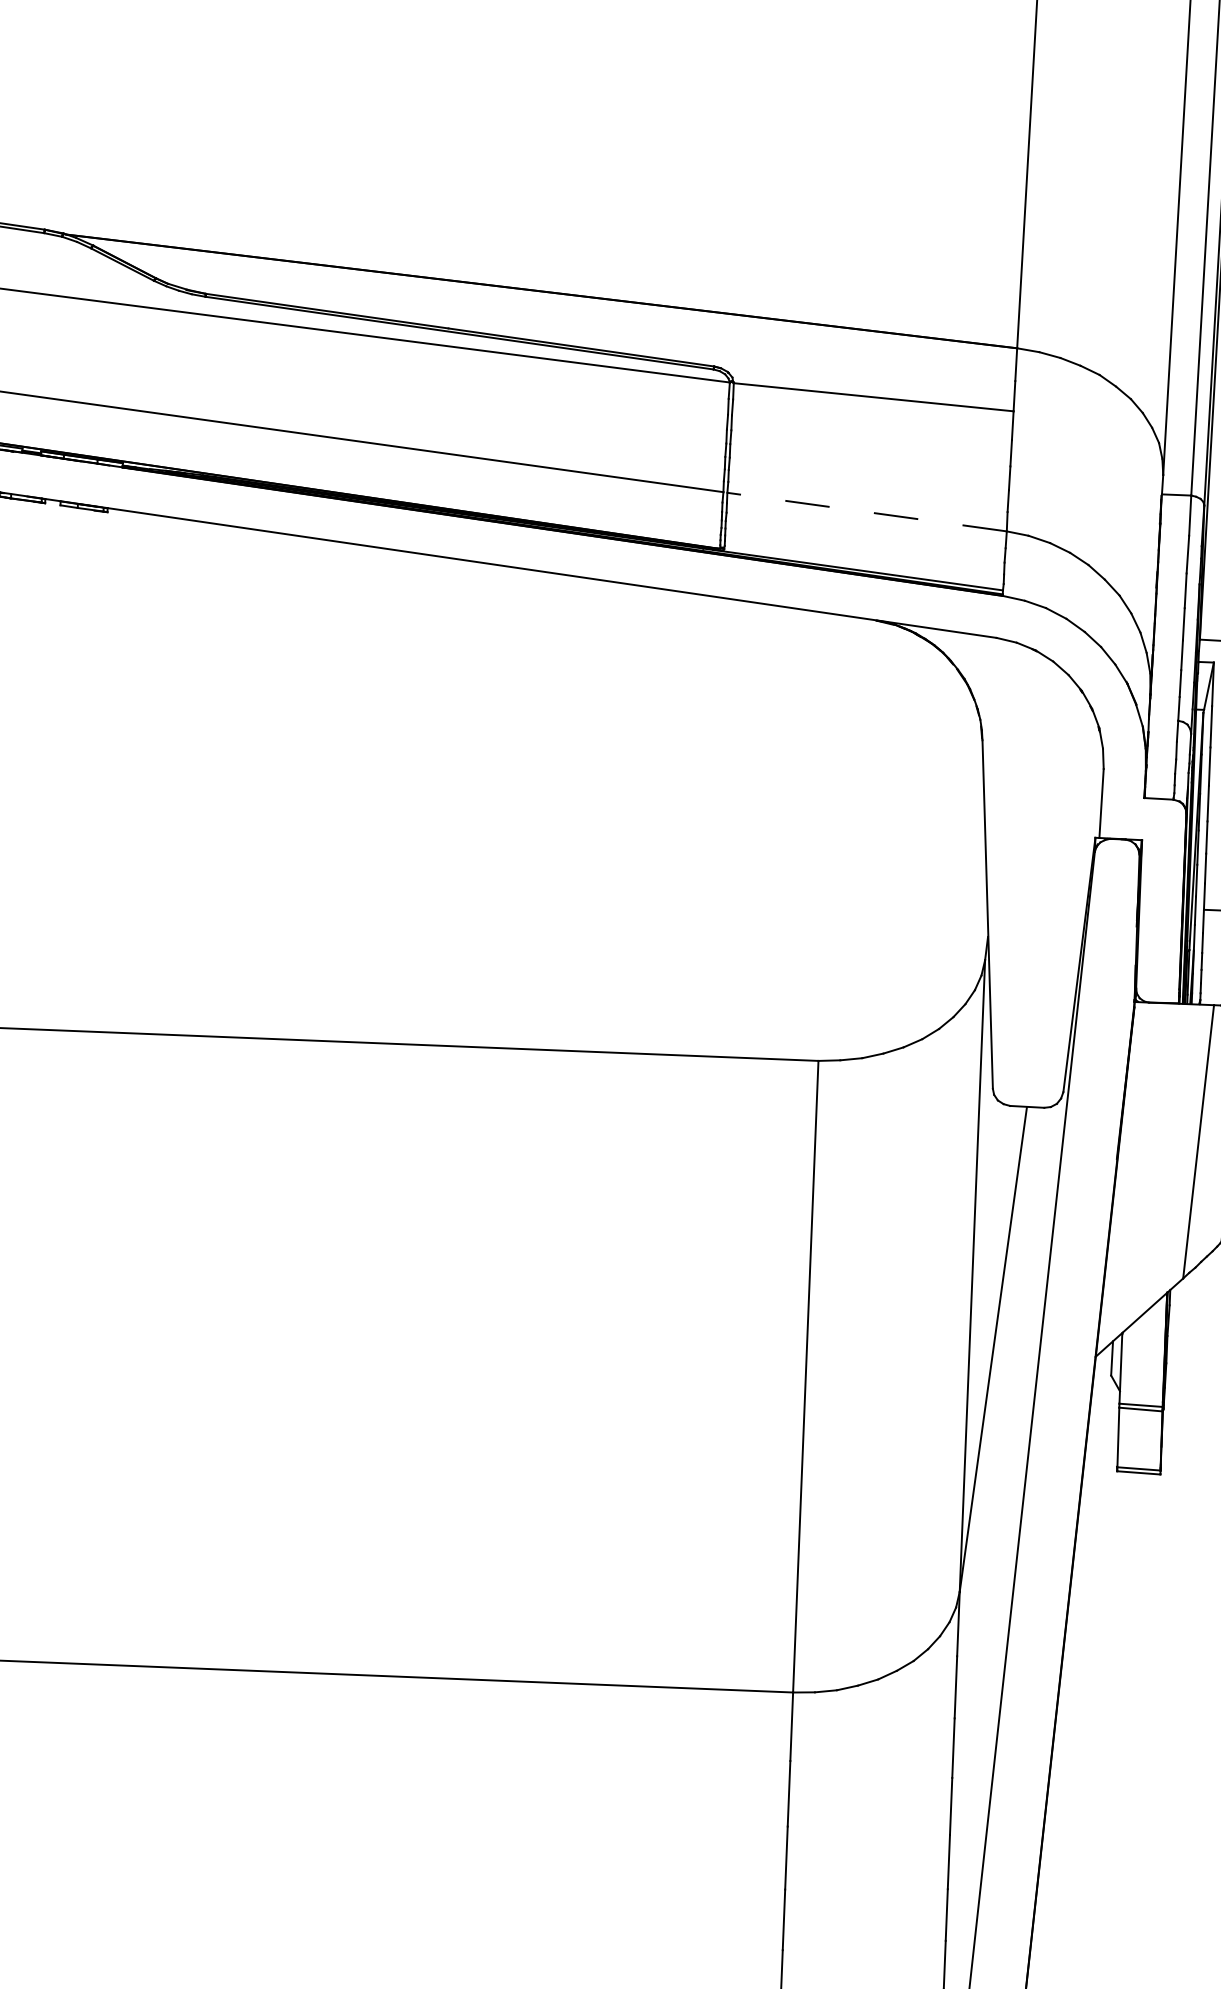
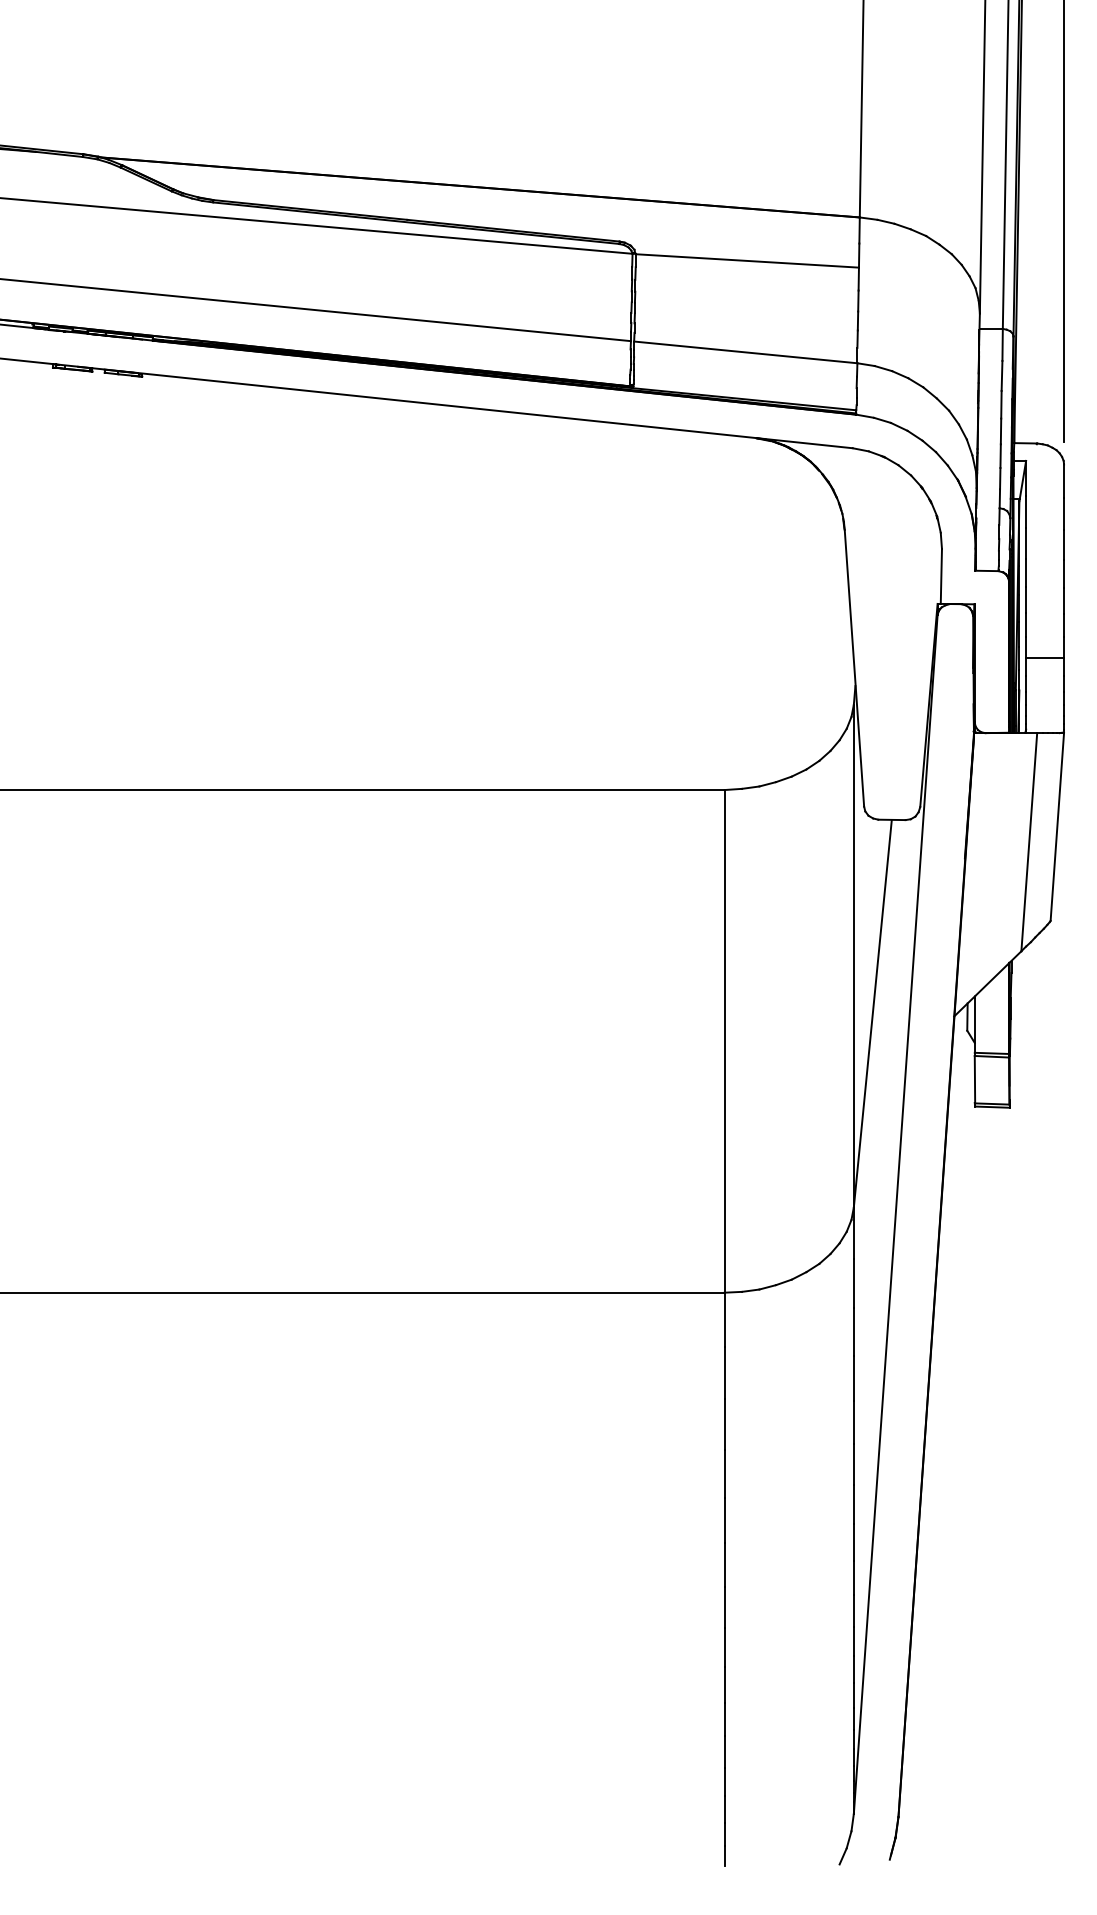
line: (866, 512) -> (745, 352), dashed -> solid

